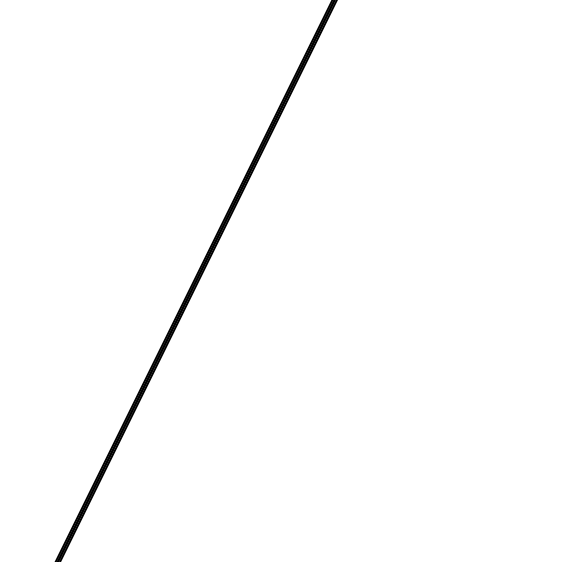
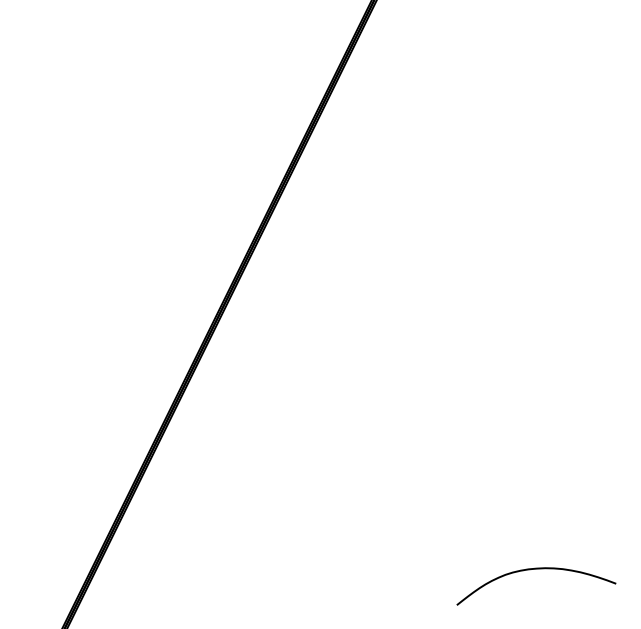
curve: (478, 509) -> (535, 570), added

